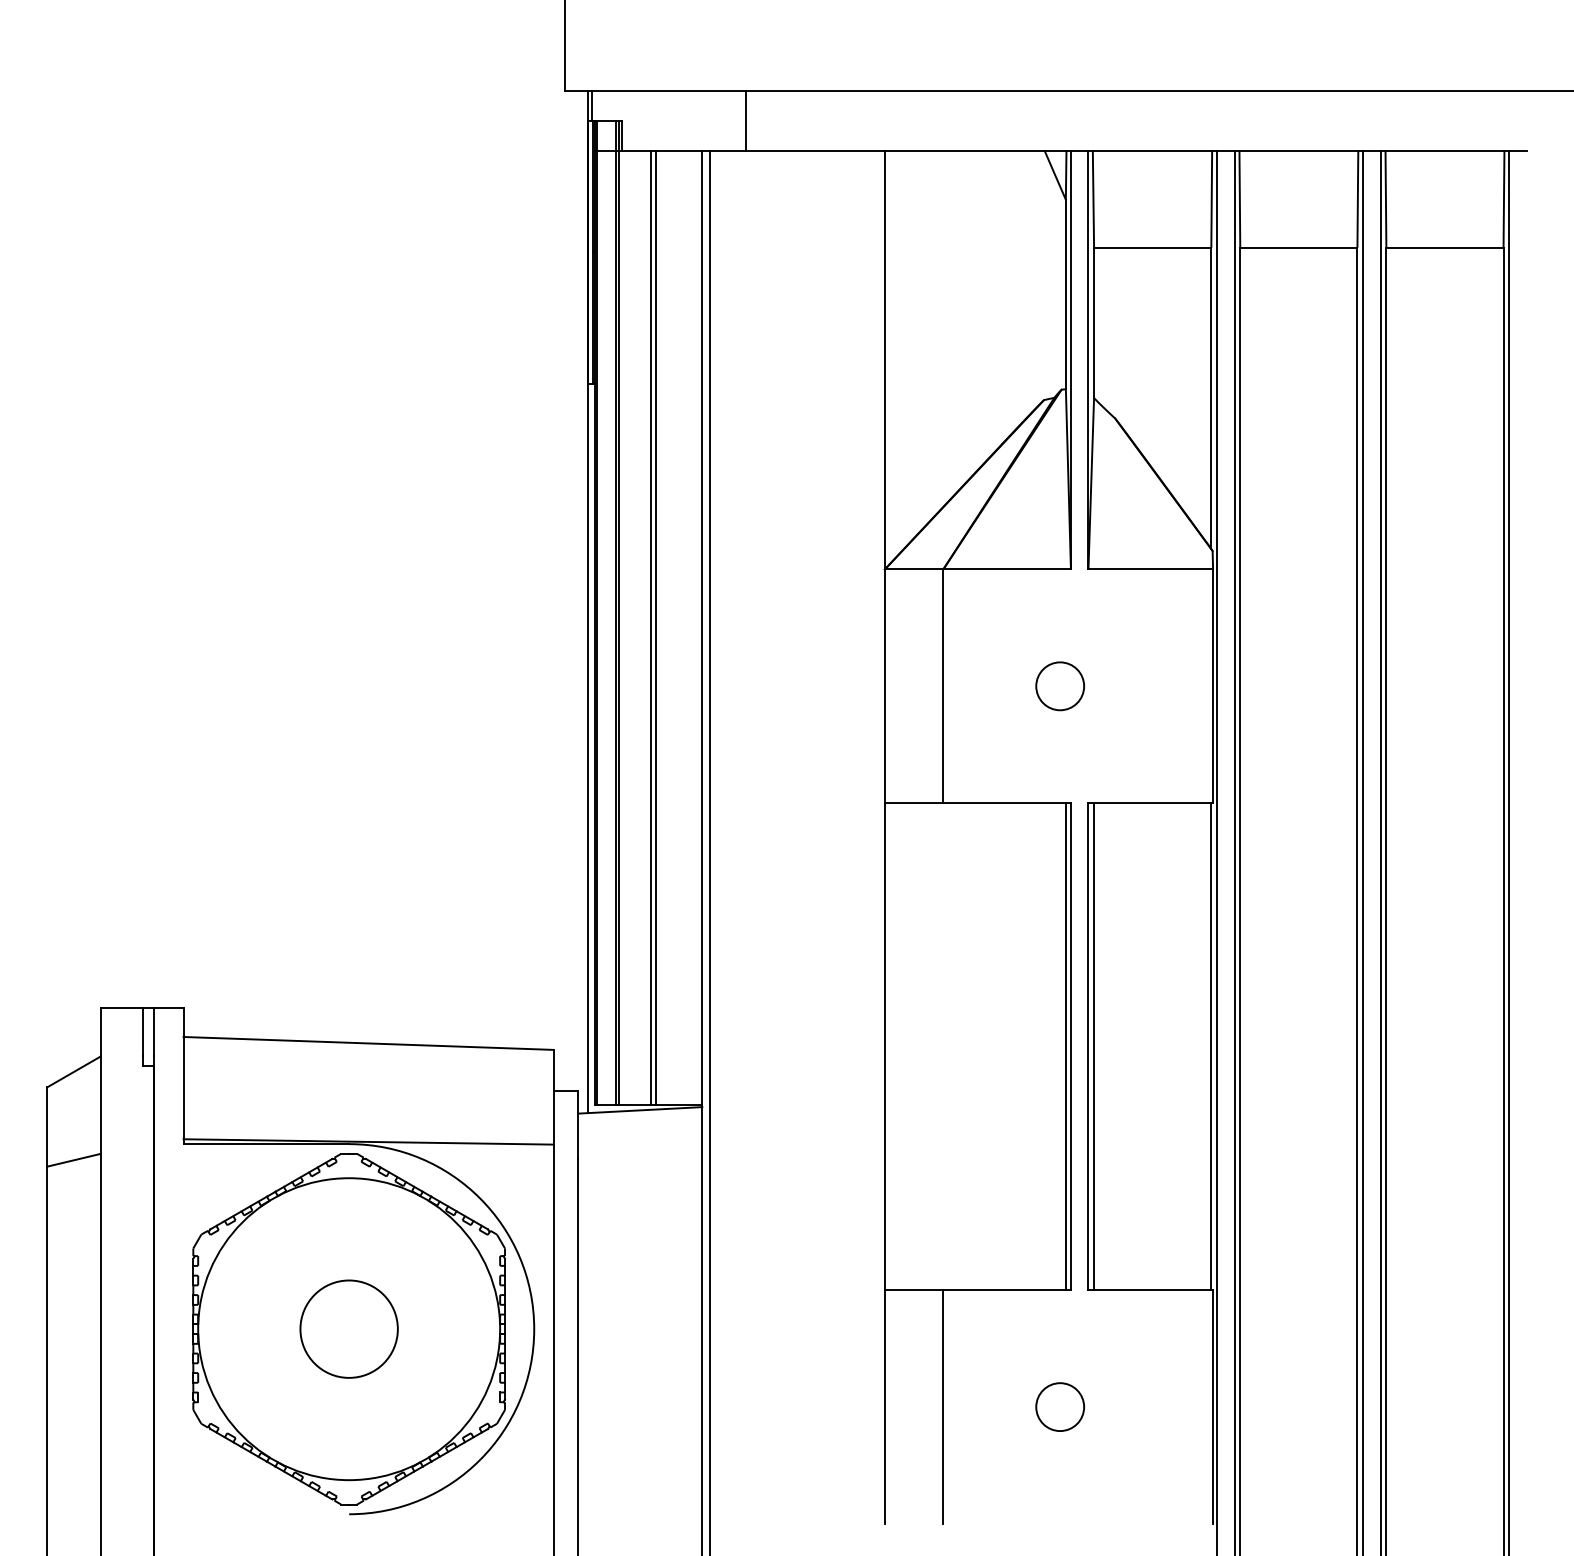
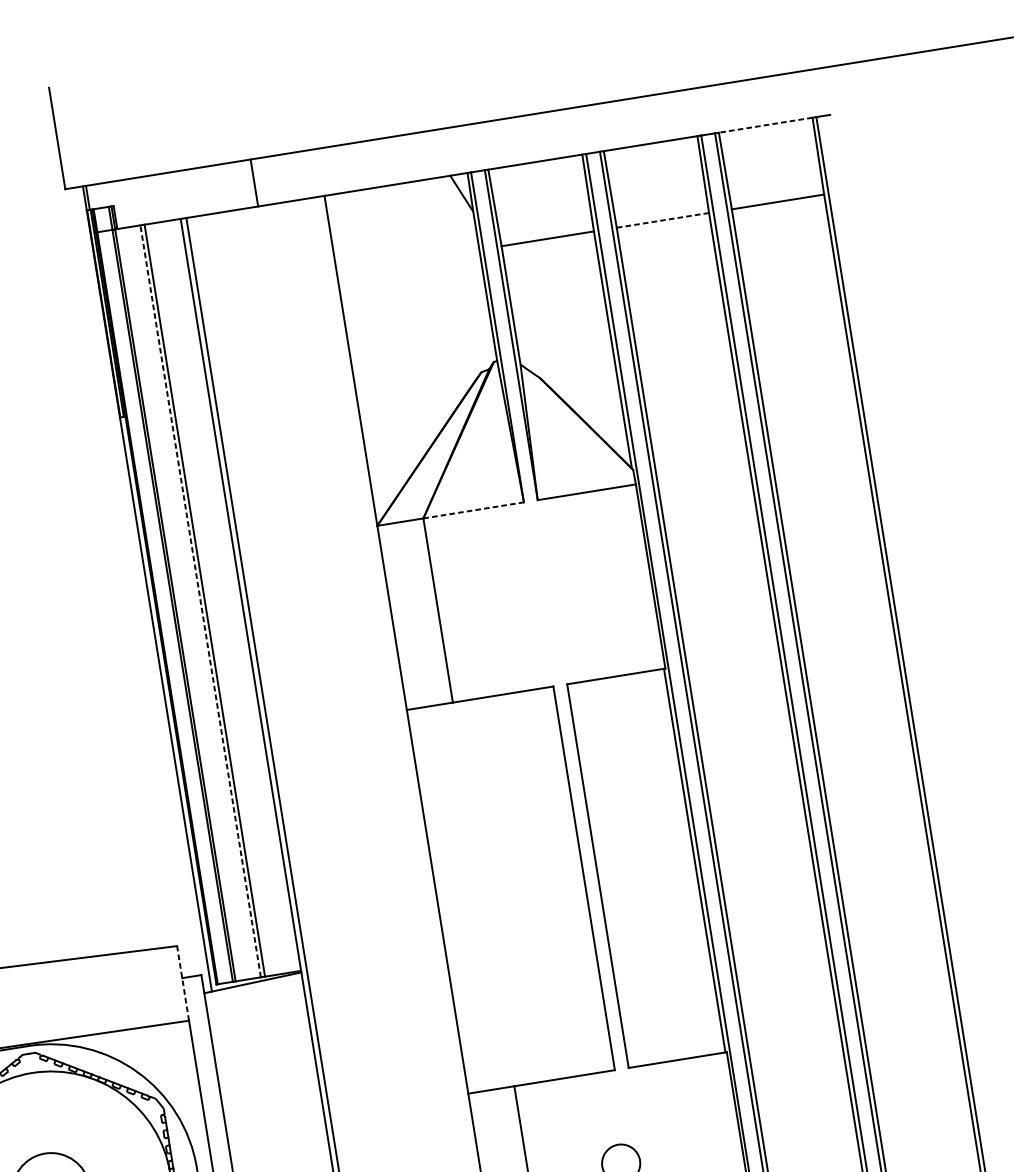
line: (745, 120) -> (254, 182), moved
line: (1444, 150) -> (765, 125), solid -> dashed
line: (1298, 248) -> (662, 220), solid -> dashed
line: (1007, 569) -> (473, 510), solid -> dashed
line: (651, 627) -> (200, 601), solid -> dashed
circle: (1059, 686) -> (529, 596), removed
line: (1065, 1046) -> (579, 878), removed
line: (1094, 1046) -> (602, 875), removed
line: (553, 1096) -> (182, 982), solid -> dashed

